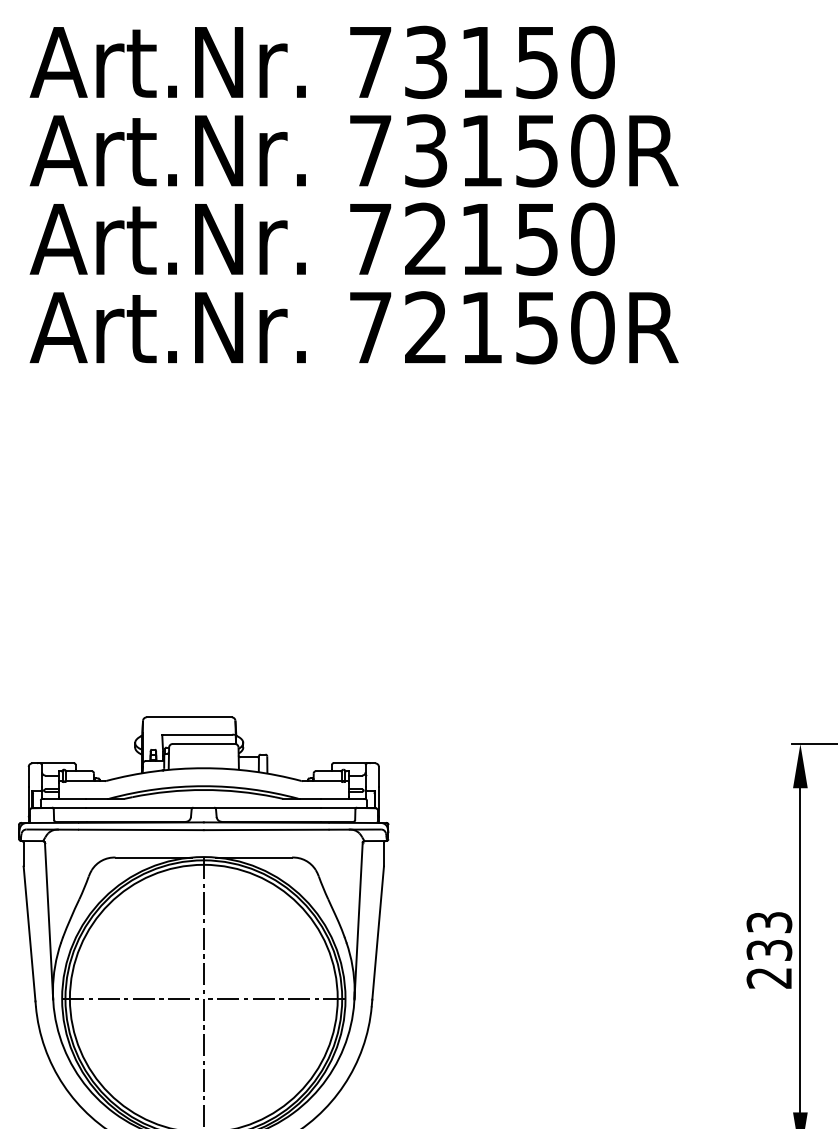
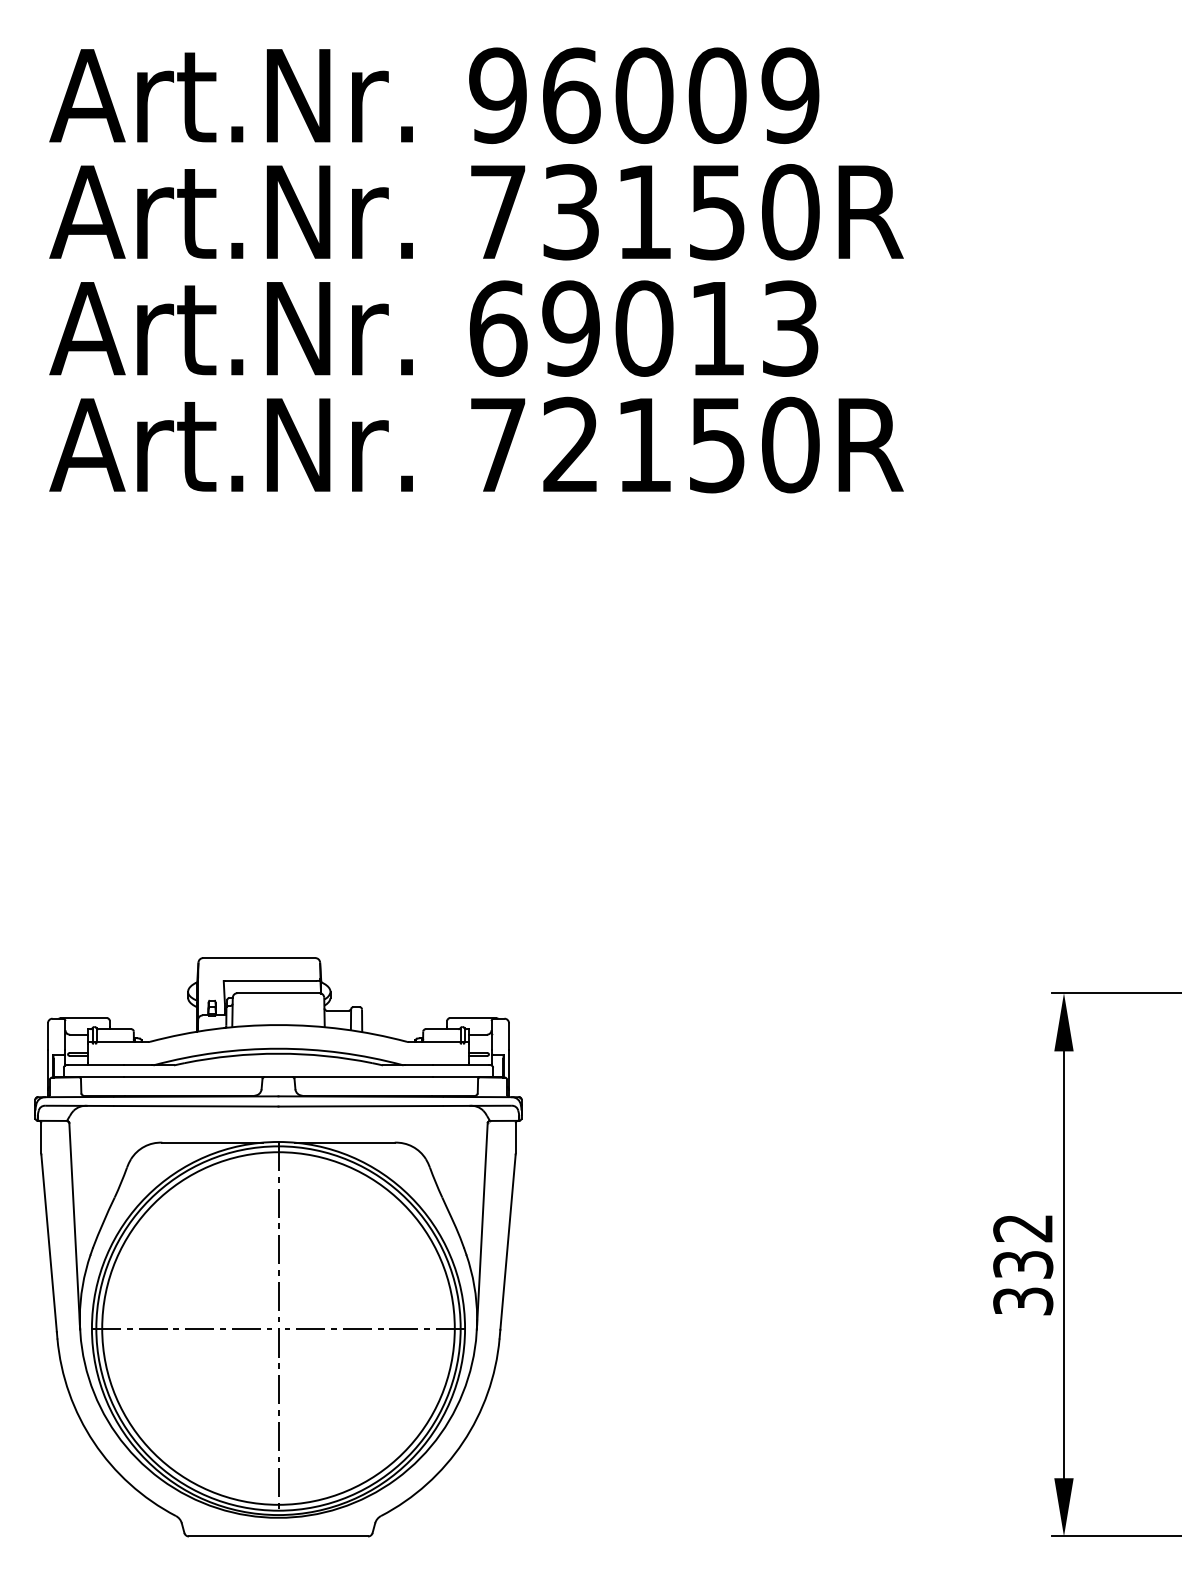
text: (481, 62) -> (644, 95), 73150 -> 96009
text: (481, 239) -> (644, 328), 72150 -> 69013
text: (769, 950) -> (1023, 1264), 233 -> 332

